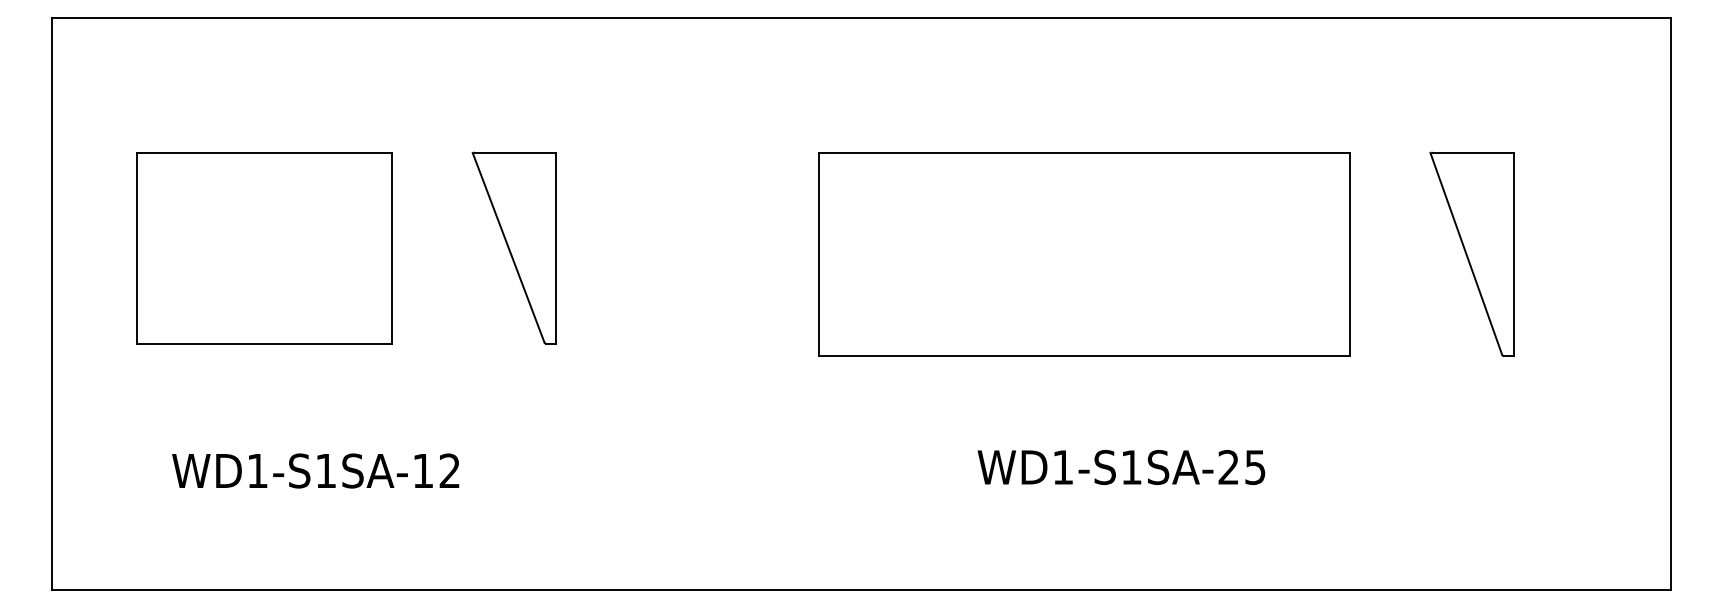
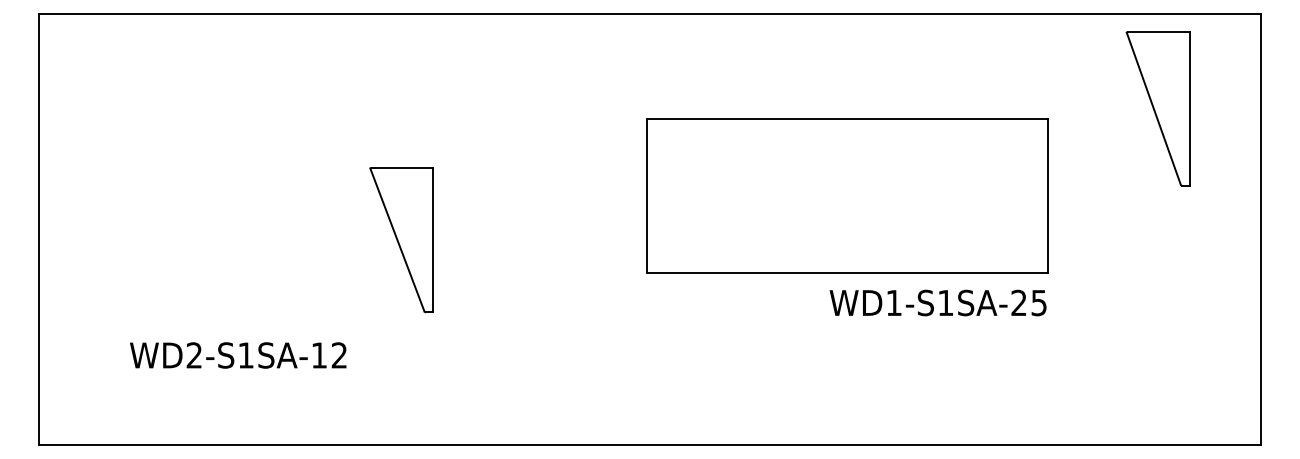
part: (513, 247) -> (401, 239), moved
part: (264, 248) -> (199, 187), removed
part: (1084, 254) -> (847, 195), moved
part: (1471, 254) -> (1157, 109), moved
text: (1121, 466) -> (938, 302), moved
text: (257, 470) -> (194, 355), WD1-S1SA-12 -> WD2-S1SA-12

